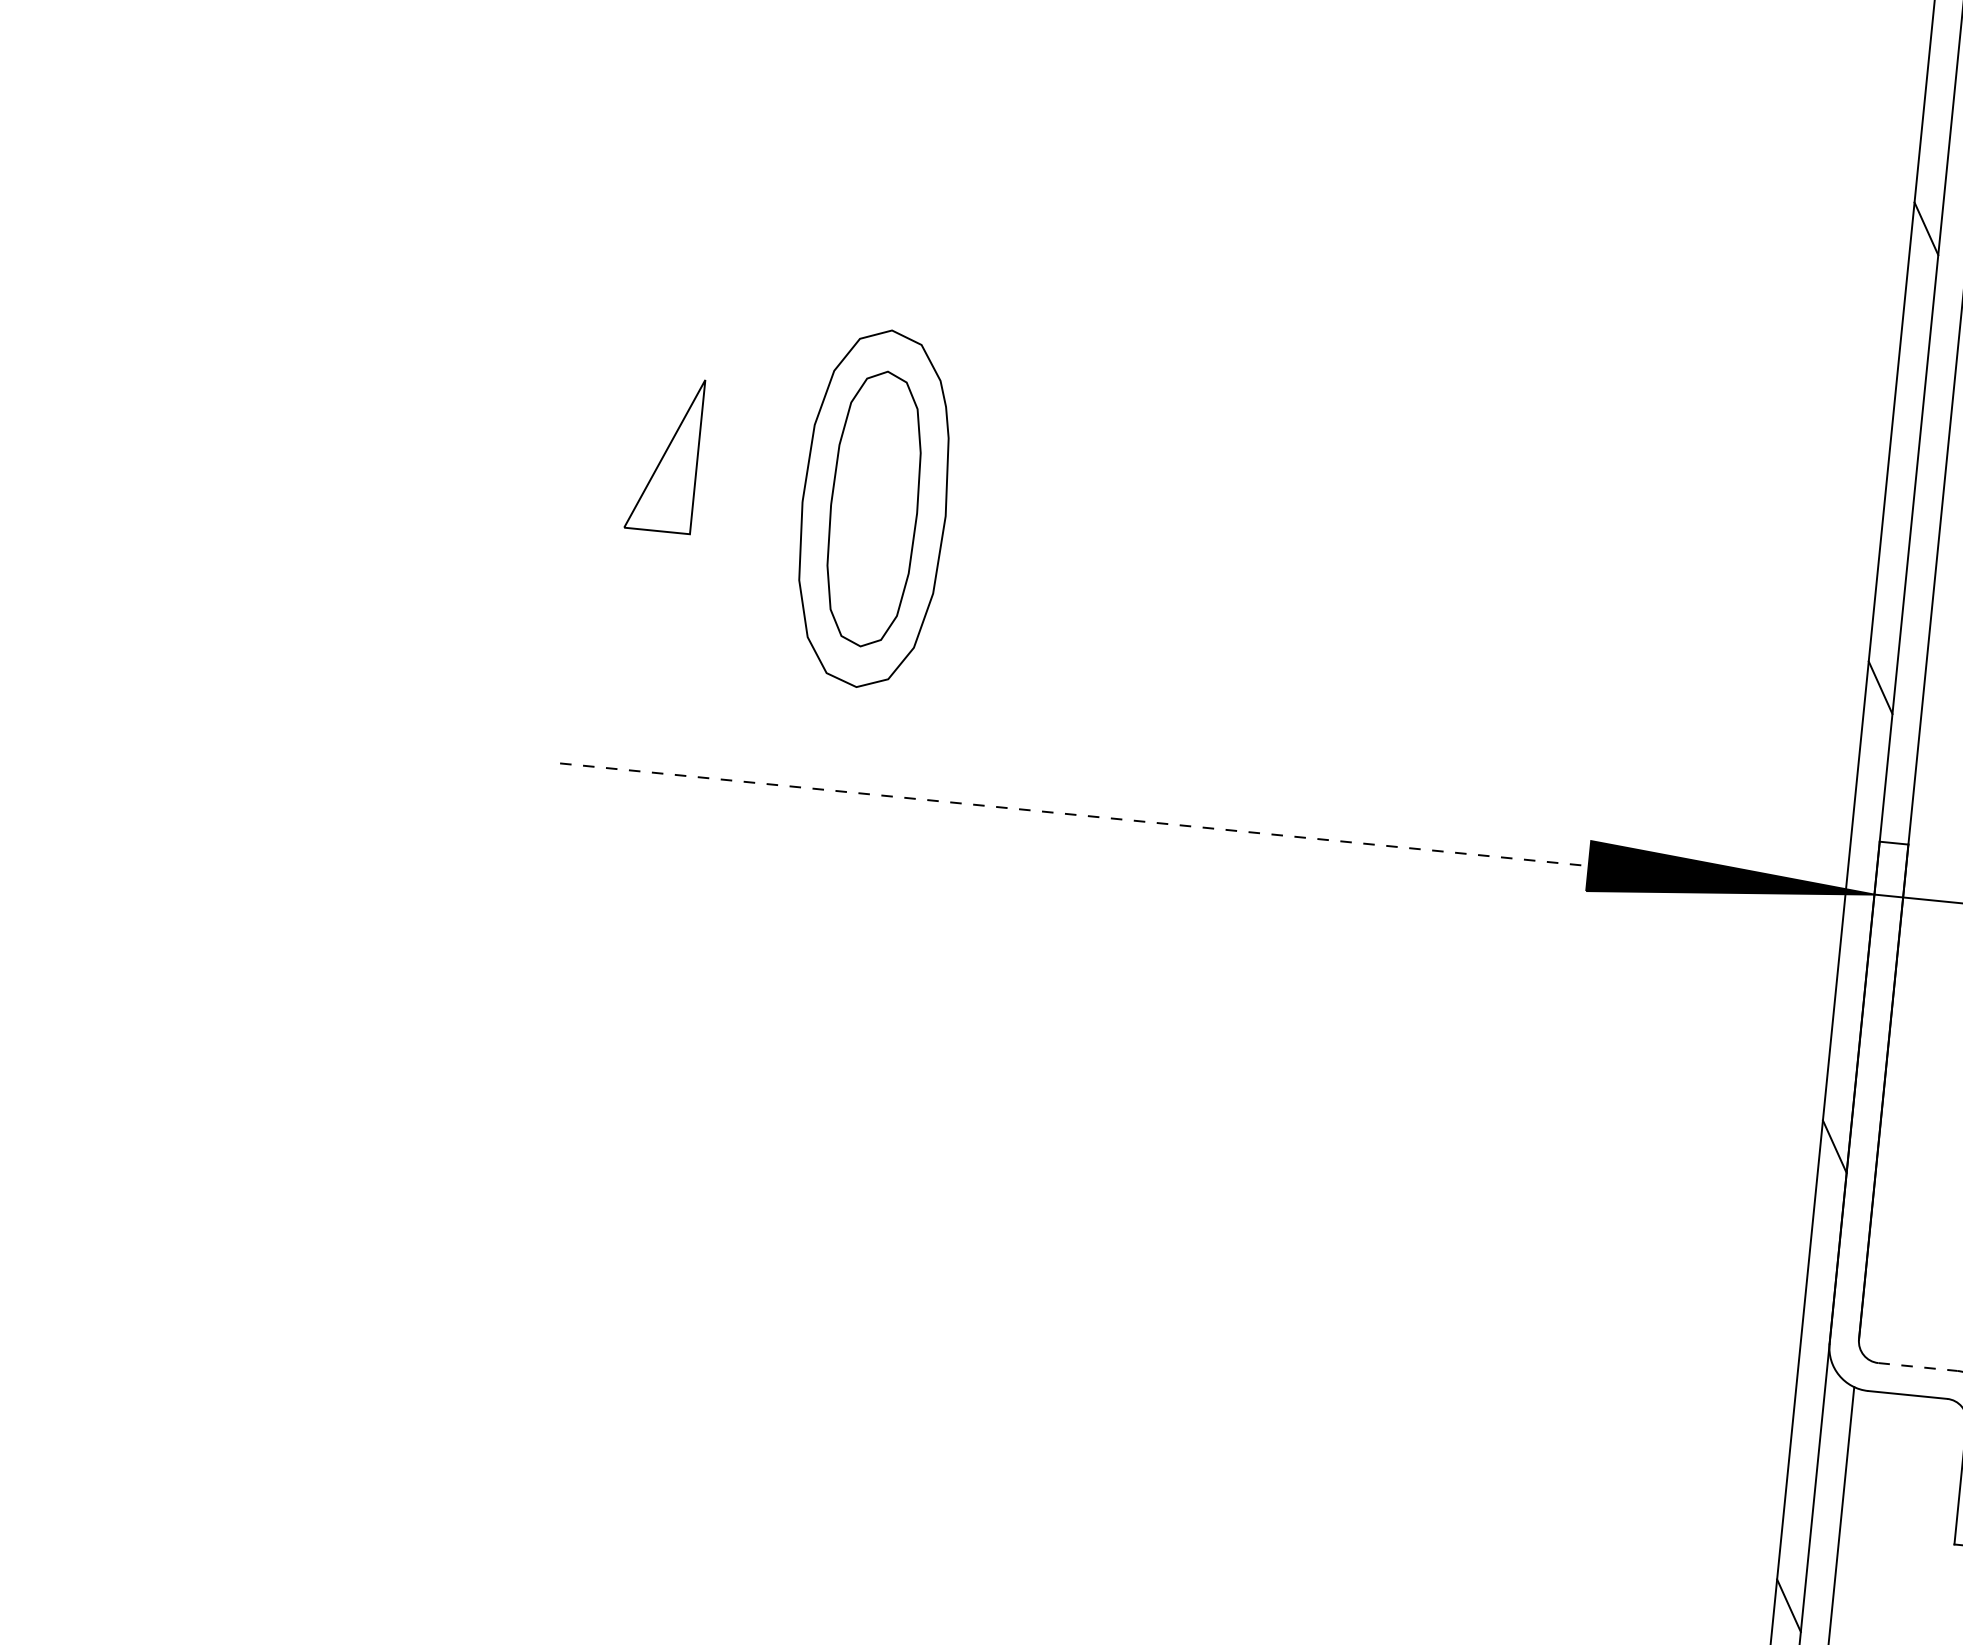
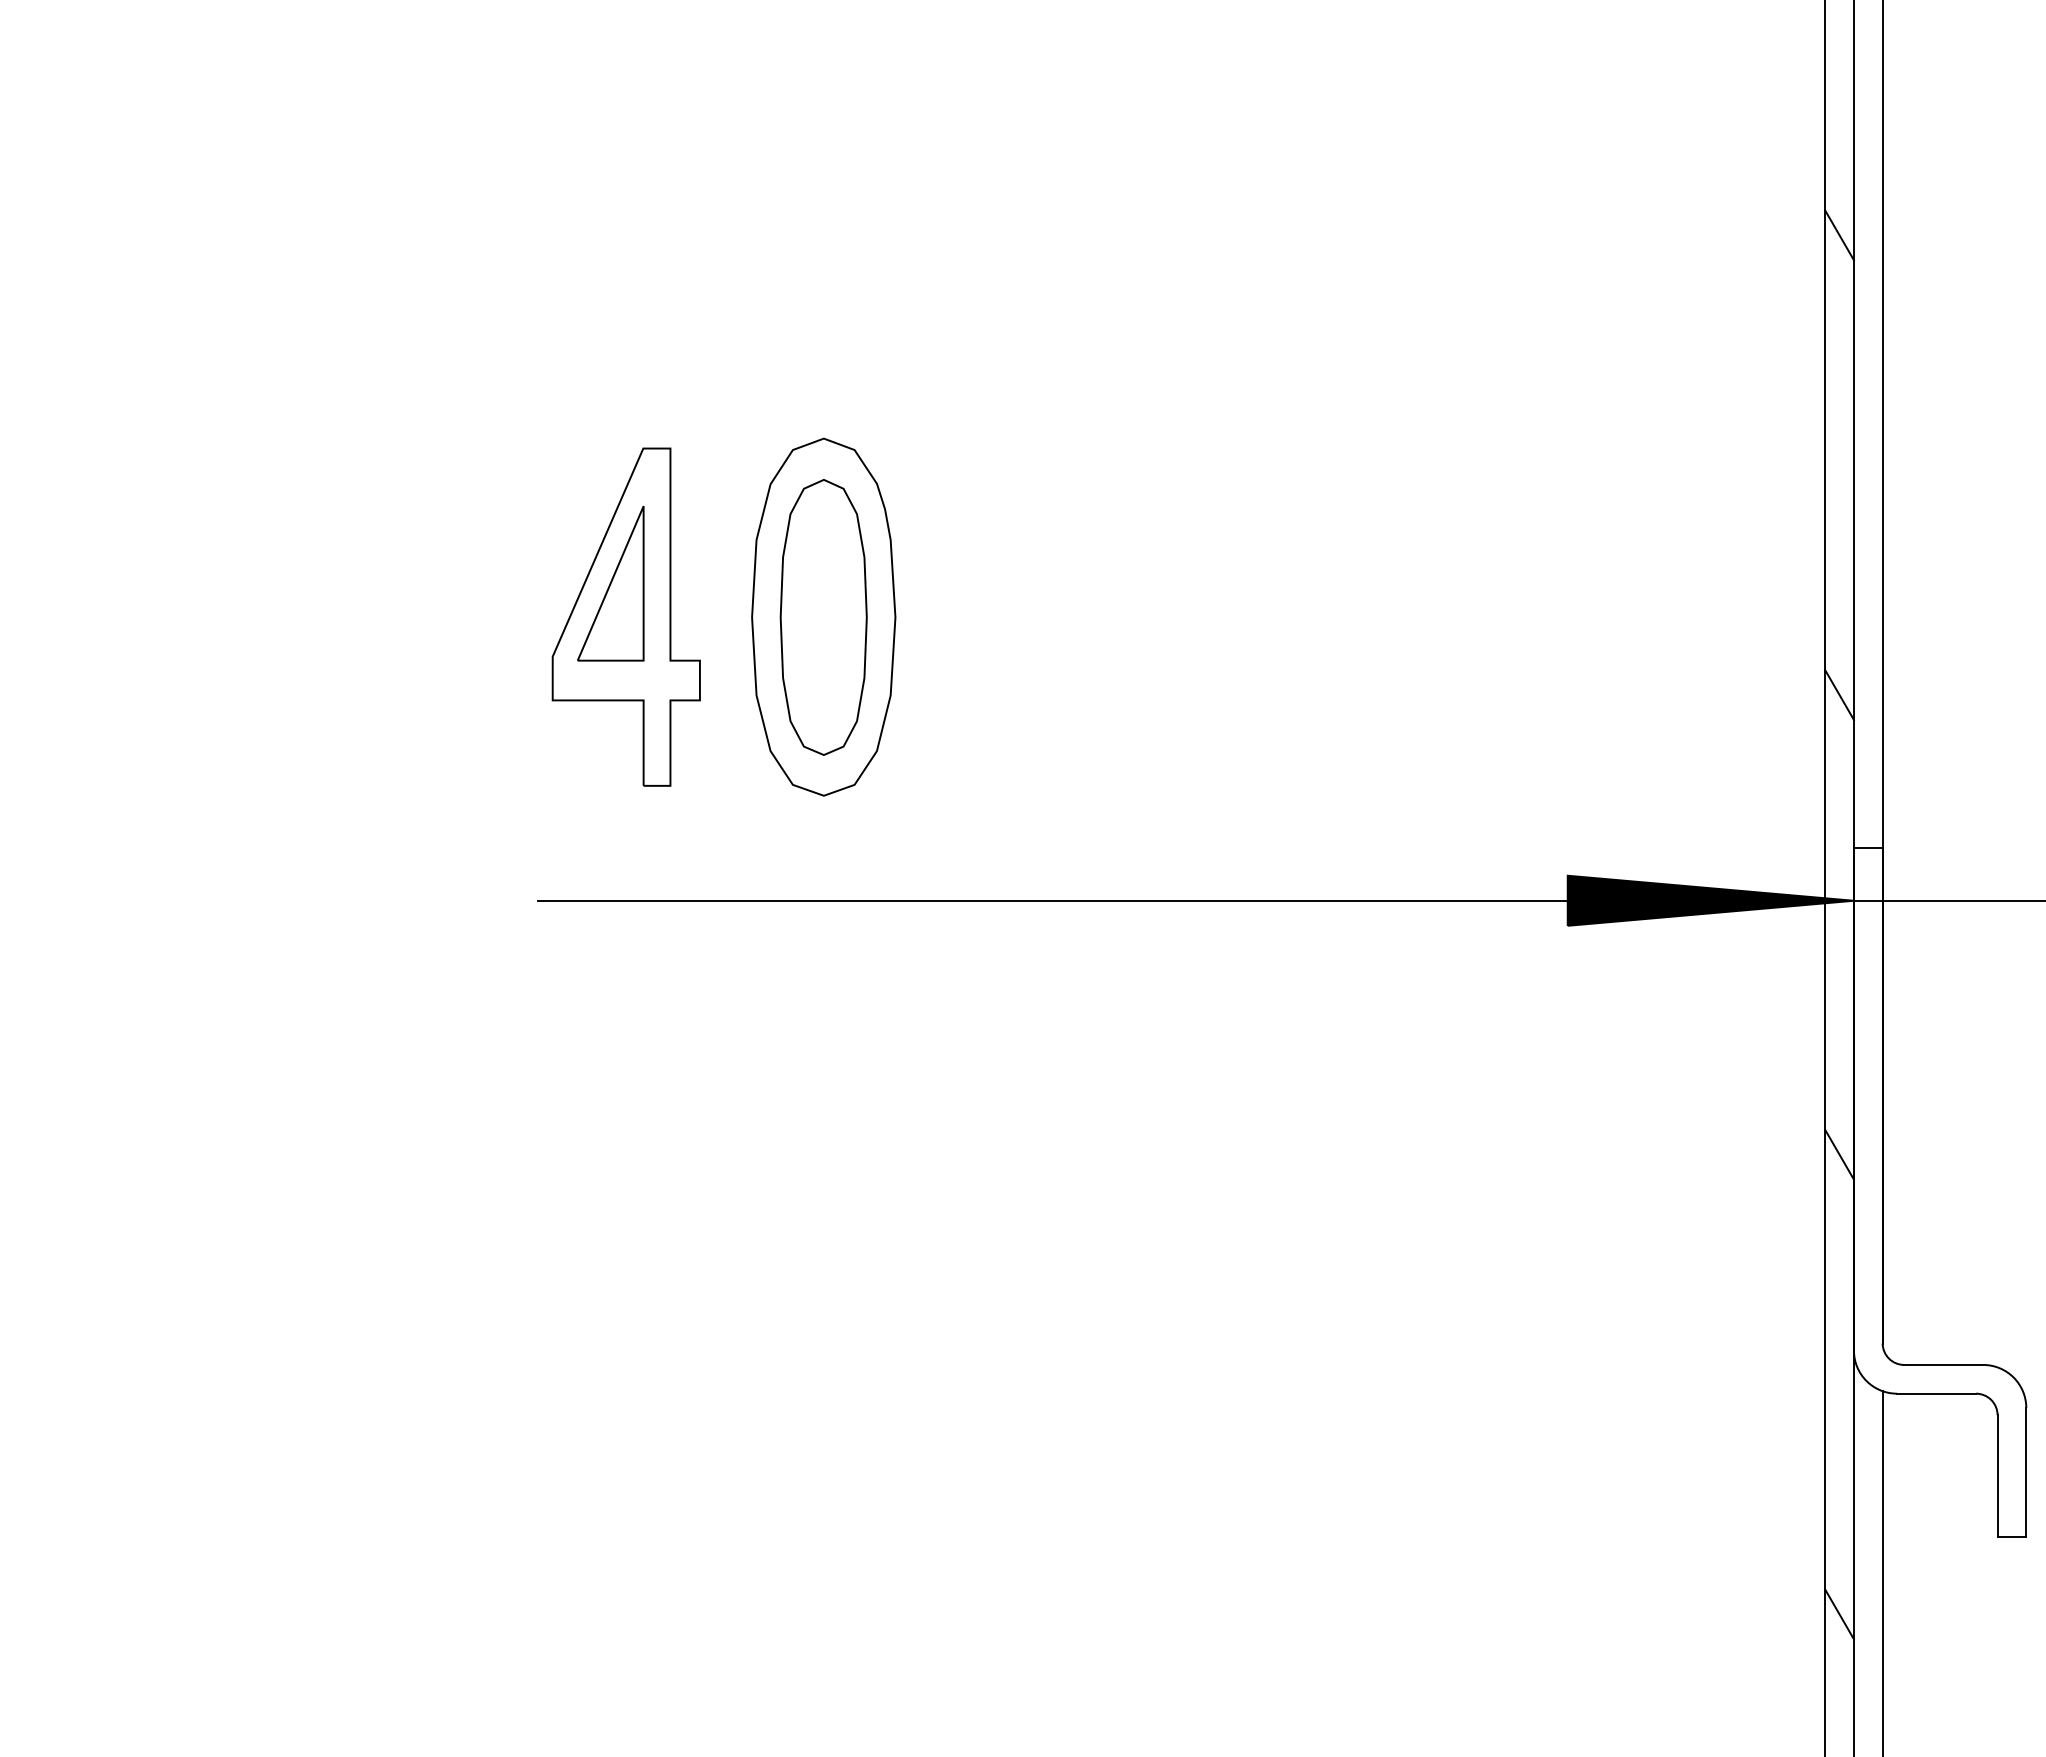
part: (676, 488) -> (625, 616), added
line: (1075, 814) -> (1053, 900), dashed -> solid
line: (1917, 1366) -> (1943, 1364), dashed -> solid

